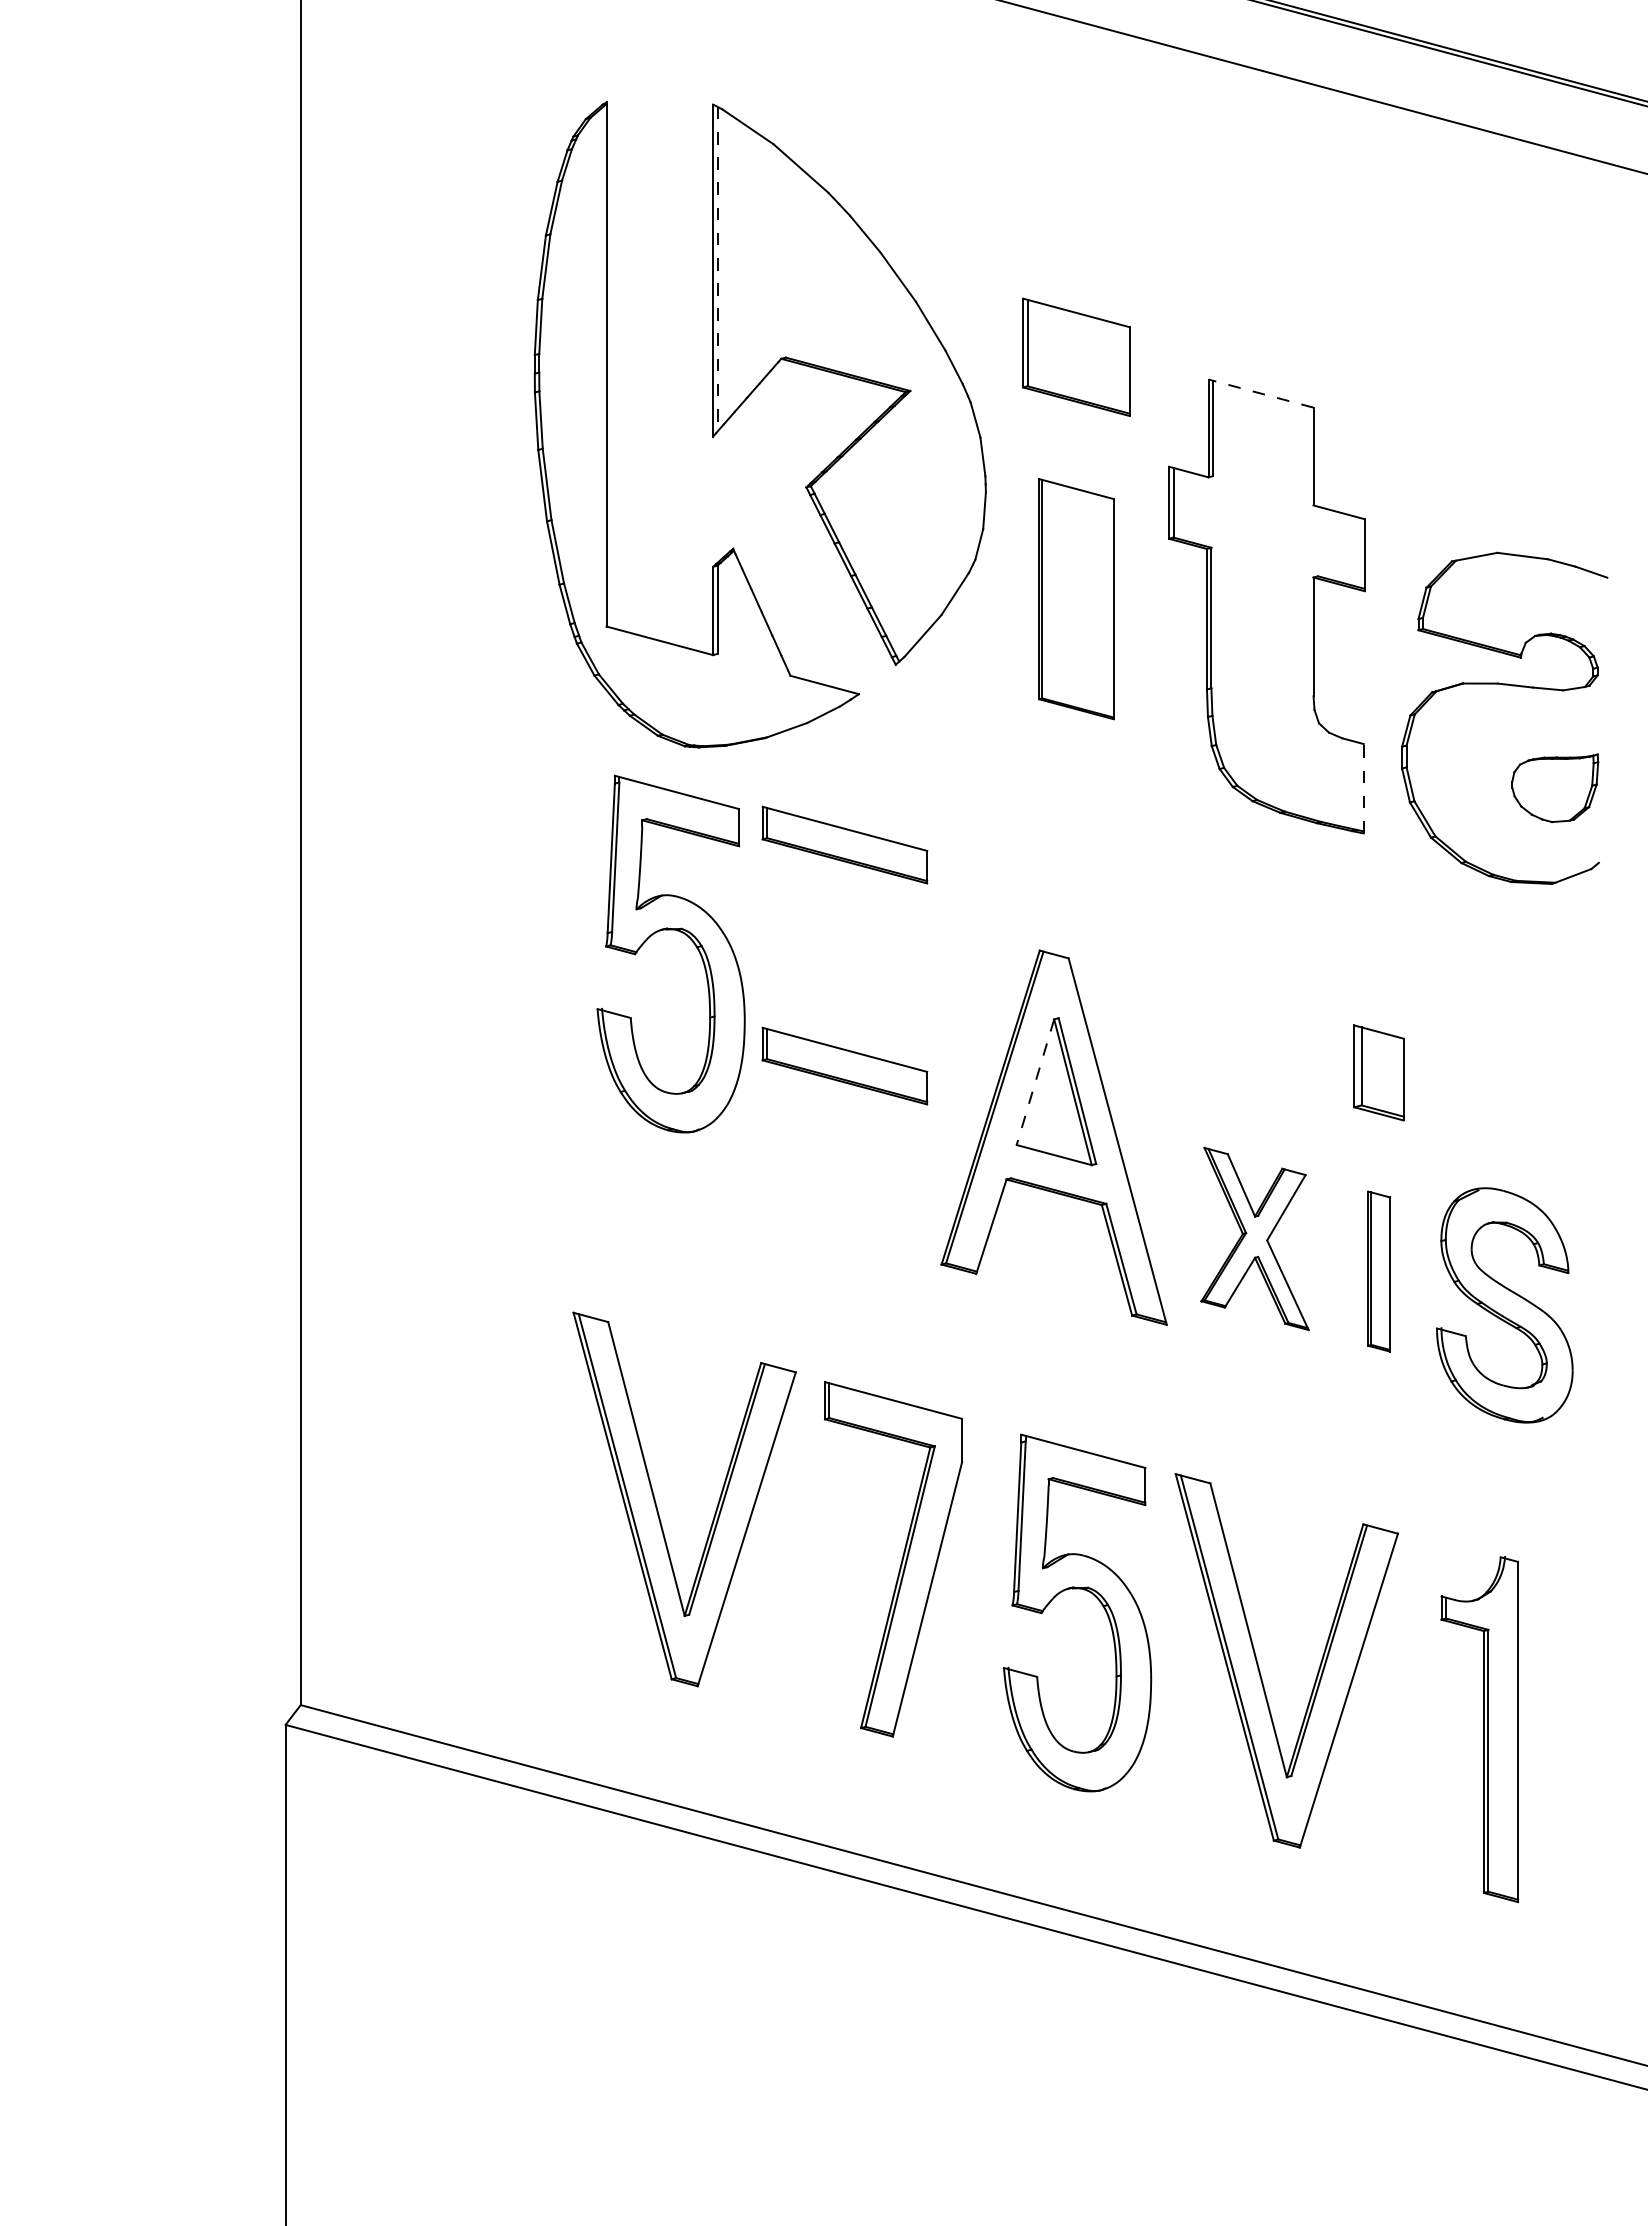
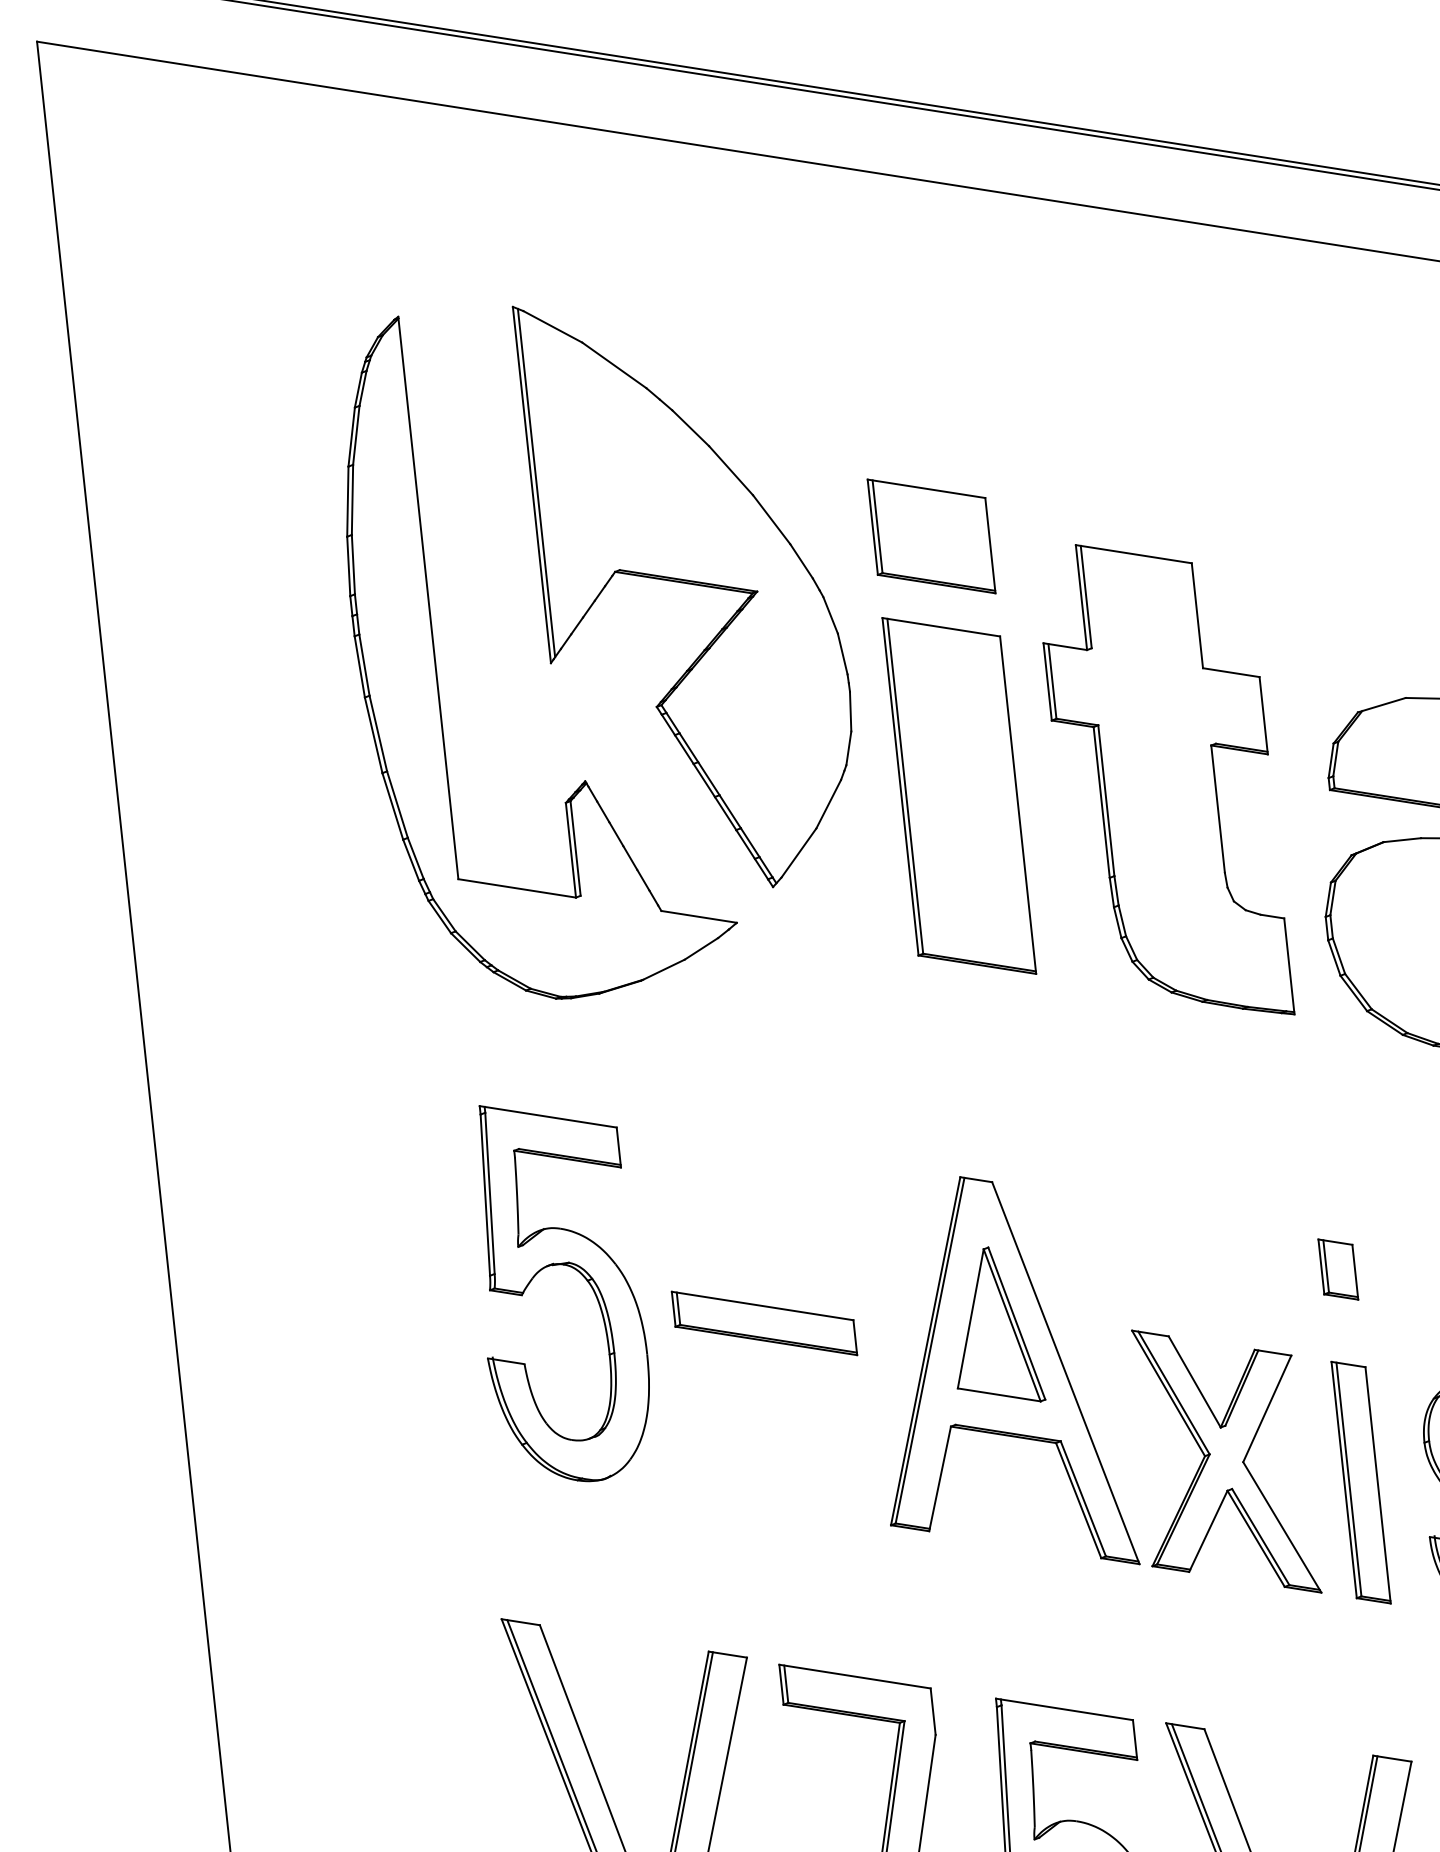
line: (717, 269) -> (536, 483), dashed -> solid
line: (1260, 393) -> (1133, 554), dashed -> solid
part: (1076, 598) -> (959, 795), size x1.43
line: (1363, 788) -> (1289, 966), dashed -> solid
part: (844, 844) -> (738, 1085), removed
part: (676, 931) -> (563, 1266), moved
part: (1378, 1072) -> (1337, 1269), size x0.62
line: (1035, 1082) -> (970, 1319), dashed -> solid
part: (1254, 1238) -> (1223, 1461), size x1.43
part: (1378, 1271) -> (1360, 1482), size x1.43

